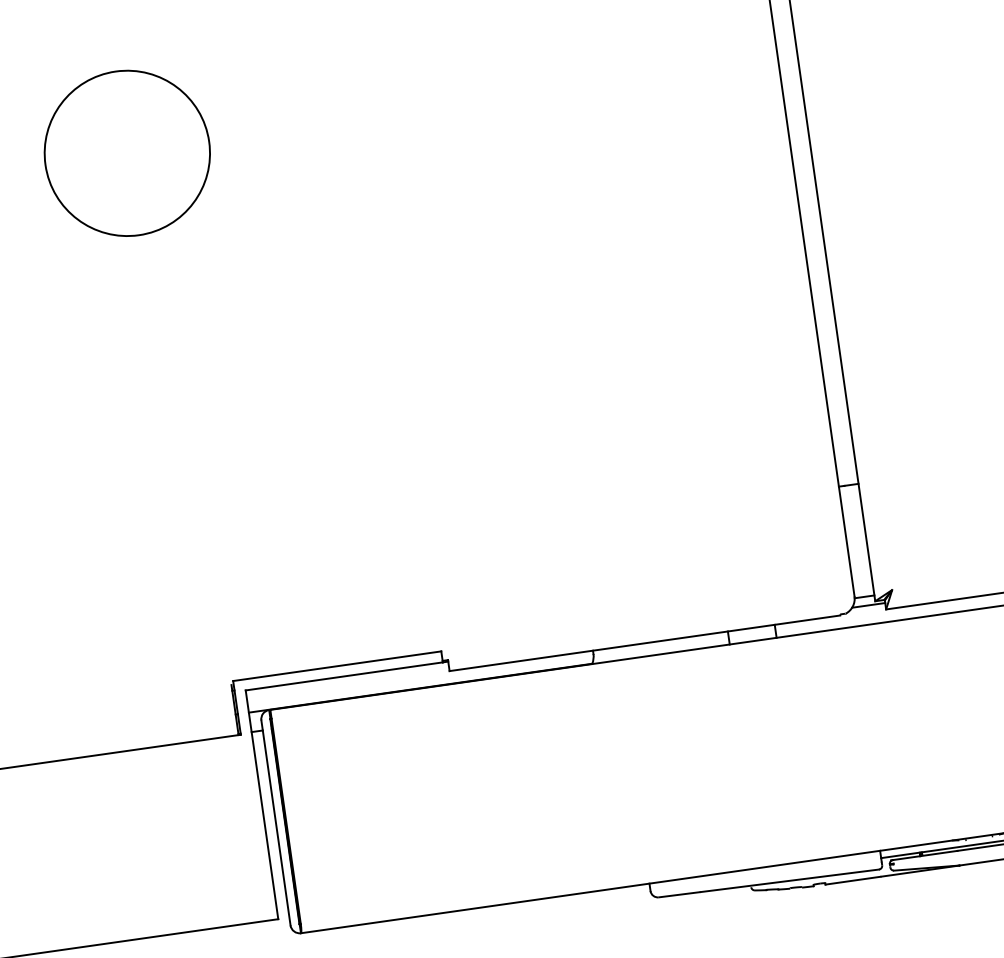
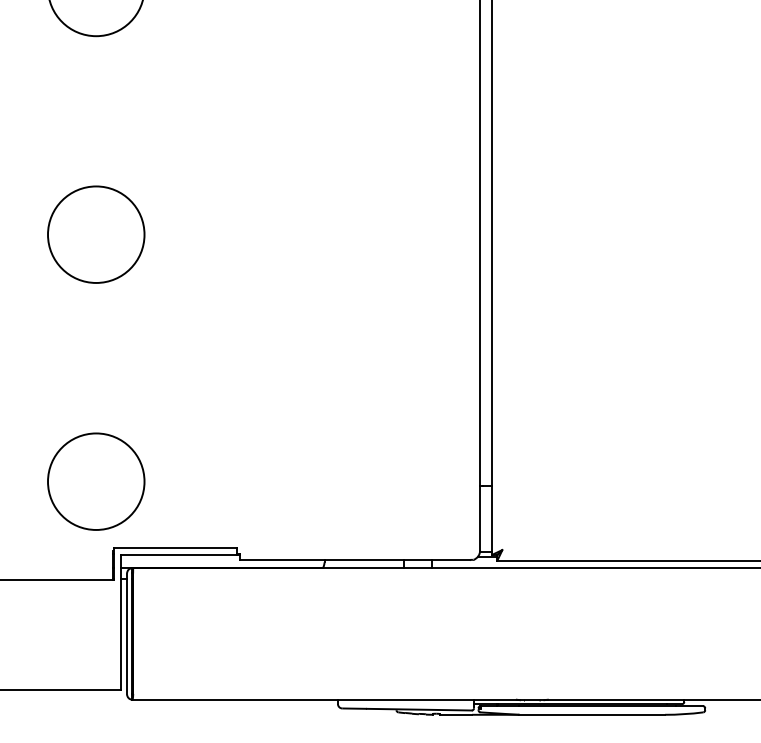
circle: (187, 571) -> (96, 481), added

